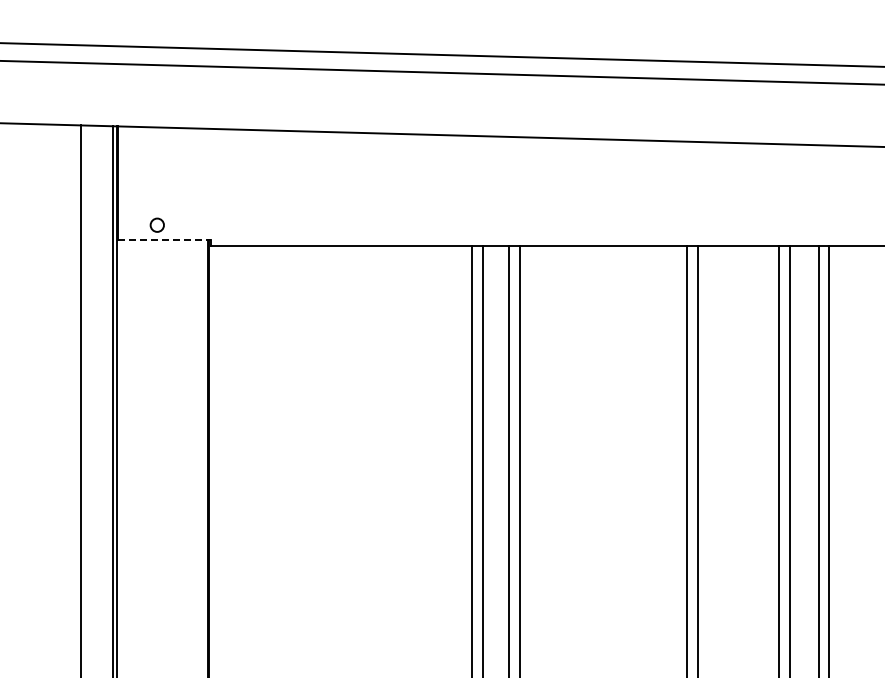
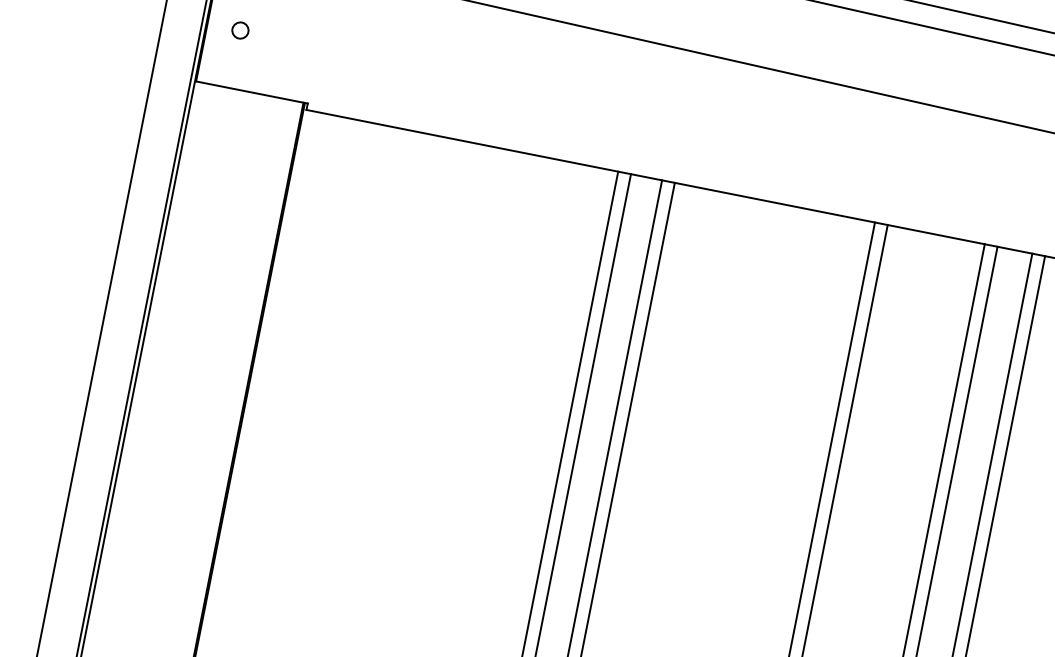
circle: (156, 224) -> (239, 29), moved
line: (164, 240) -> (251, 92), dashed -> solid

